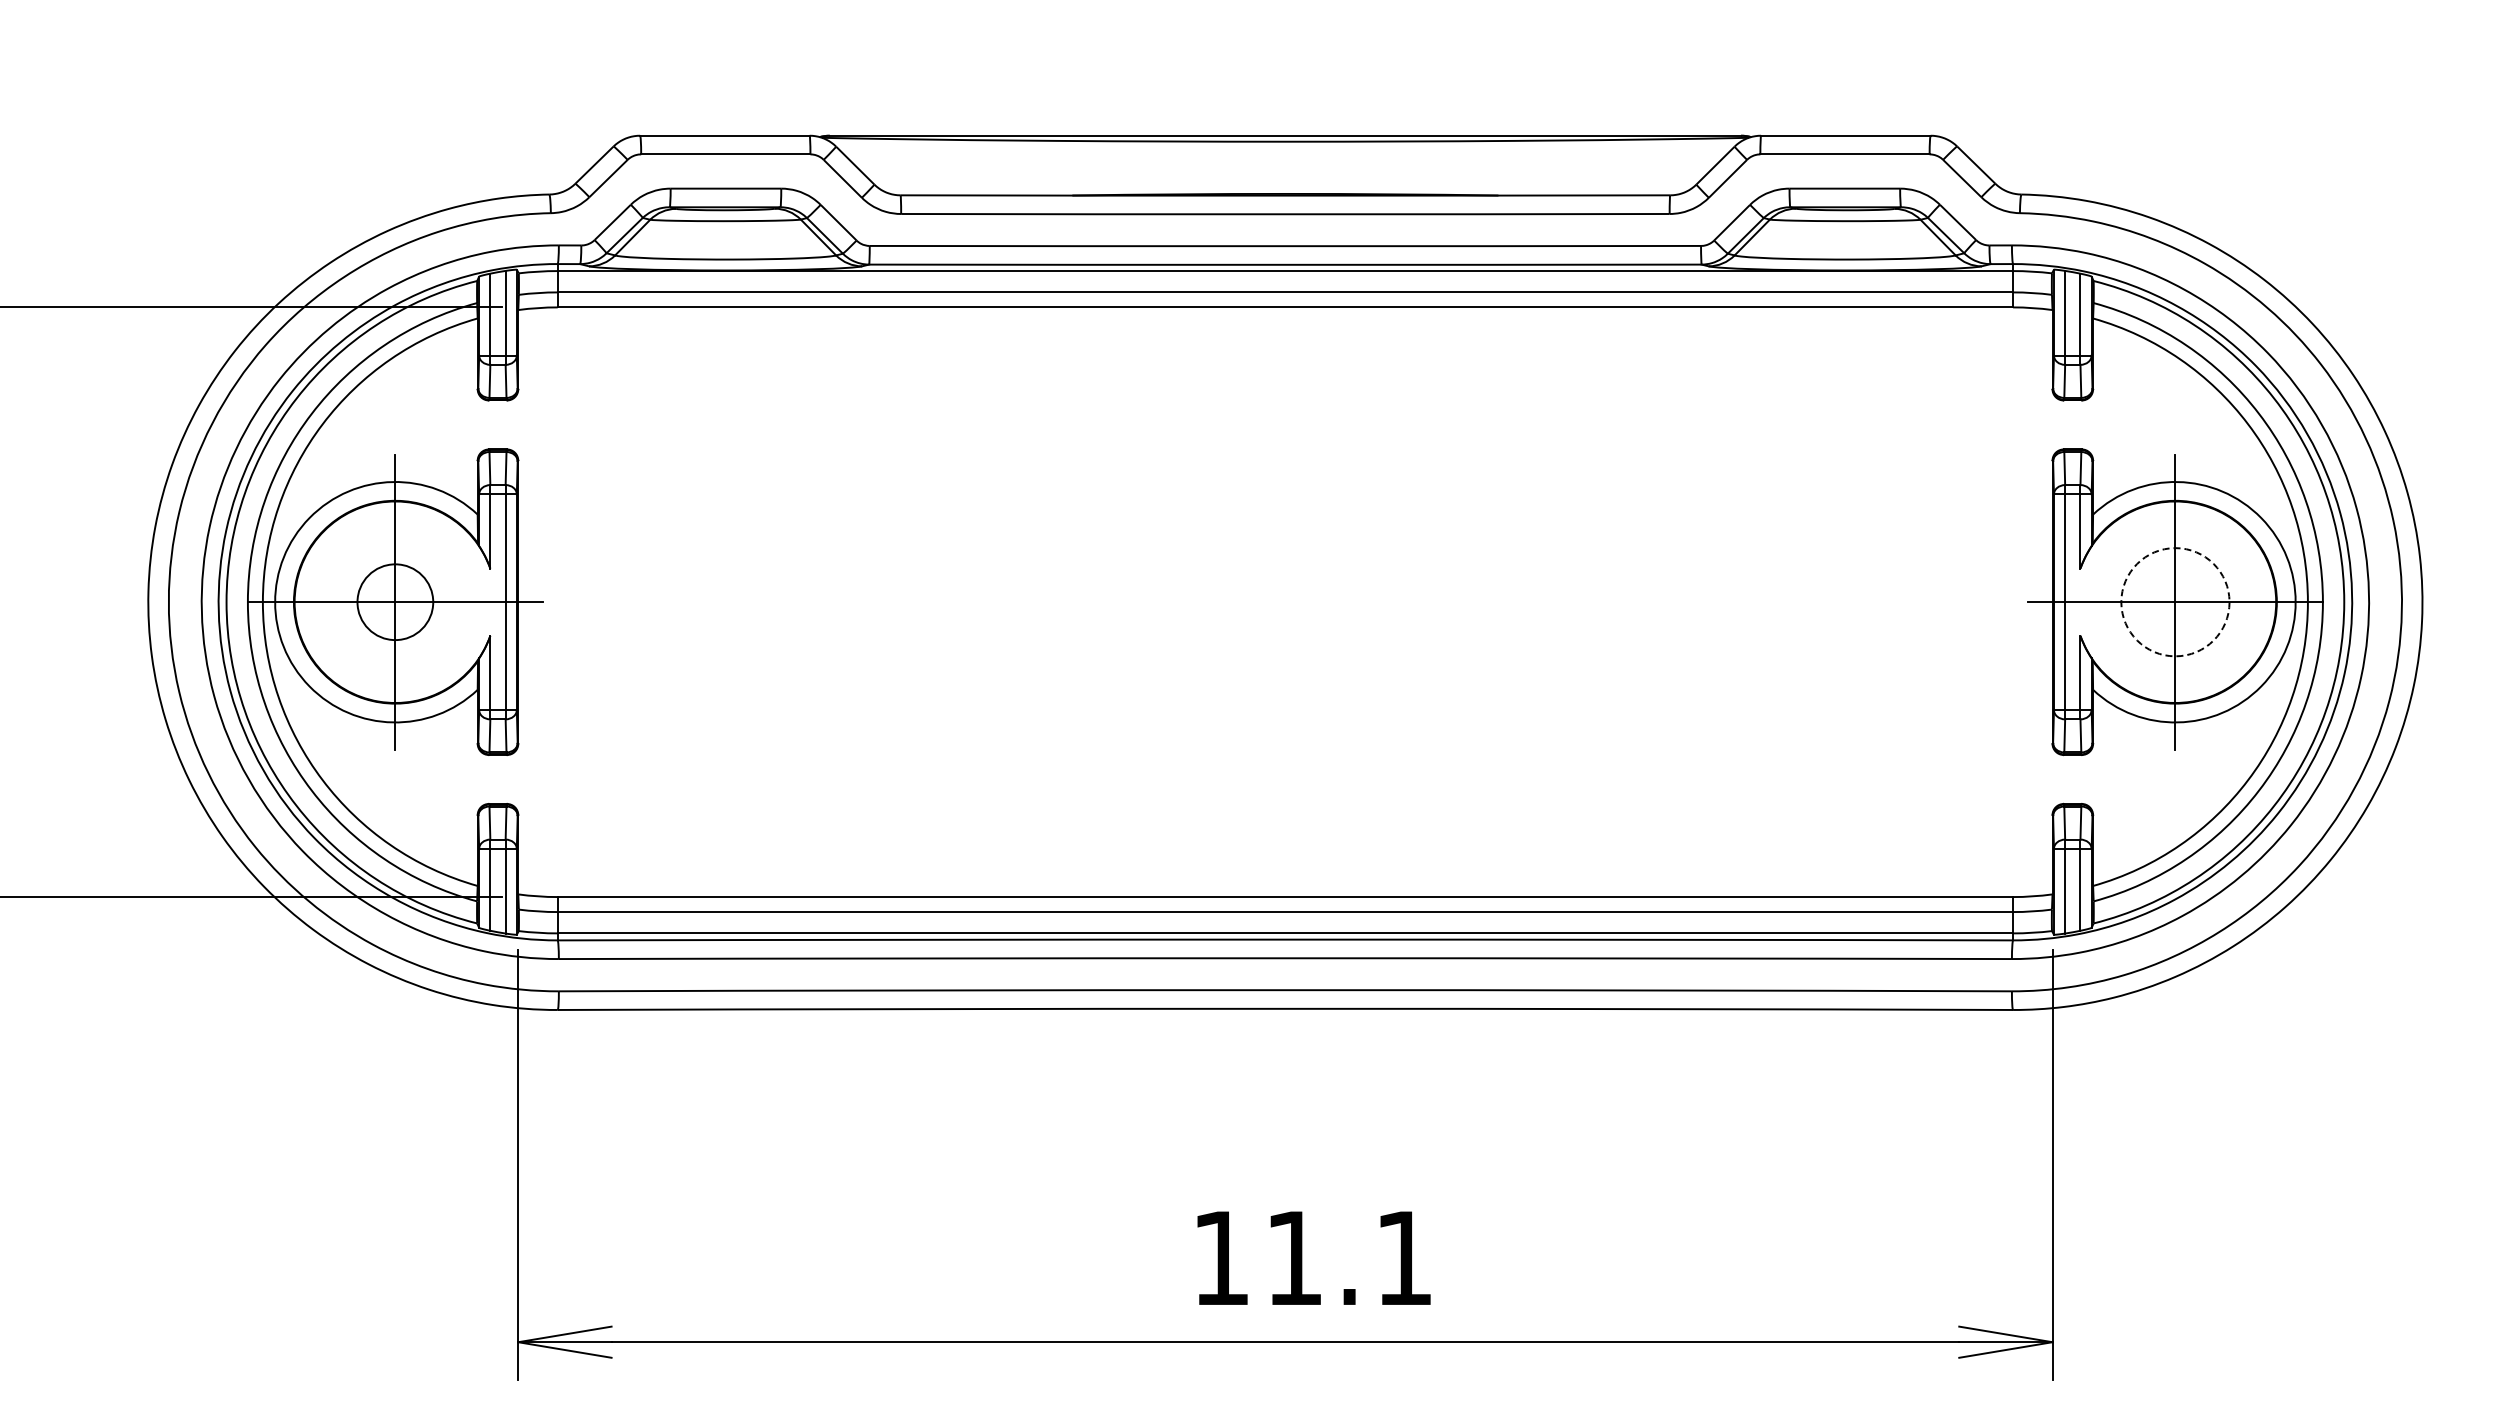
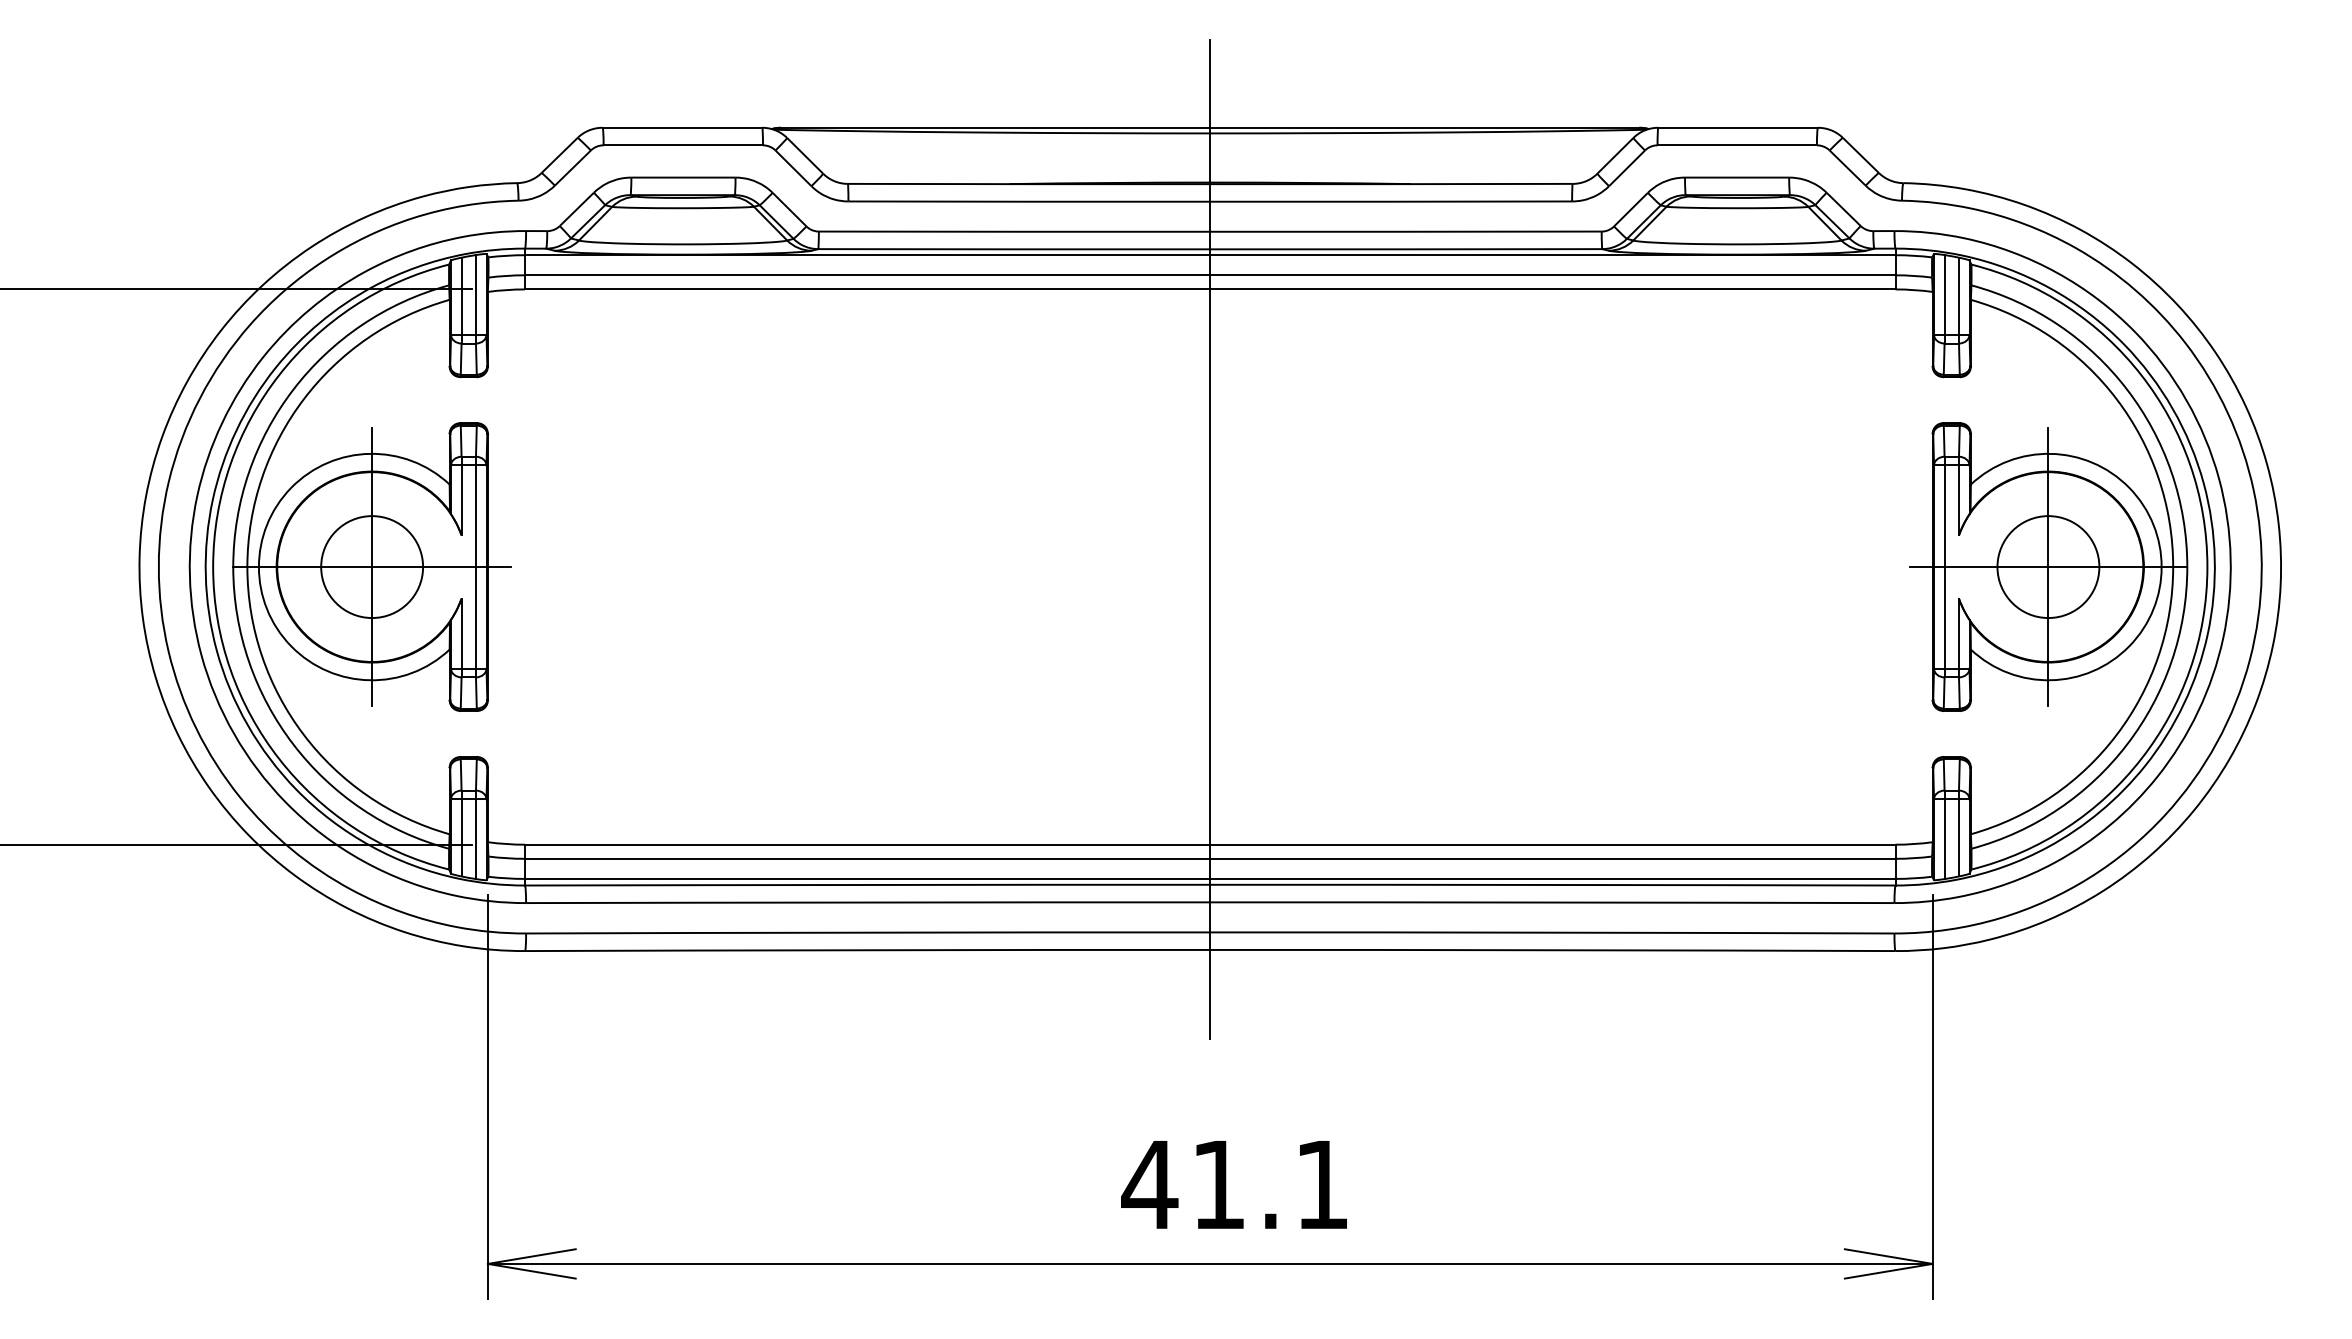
line: (1285, 572) -> (1210, 539), added
circle: (395, 602) -> (372, 567), size x1.43
circle: (2175, 602) -> (2048, 567), dashed -> solid
text: (1220, 1257) -> (1149, 1184), 11.1 -> 41.1

